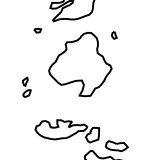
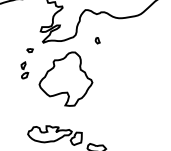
part: (114, 35) -> (97, 40), moved
part: (26, 87) -> (24, 70), moved

